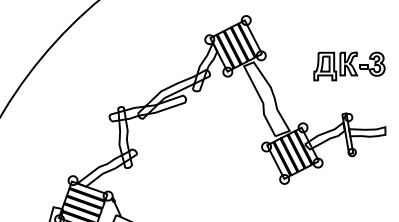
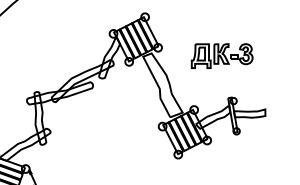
part: (349, 66) -> (222, 56), moved

